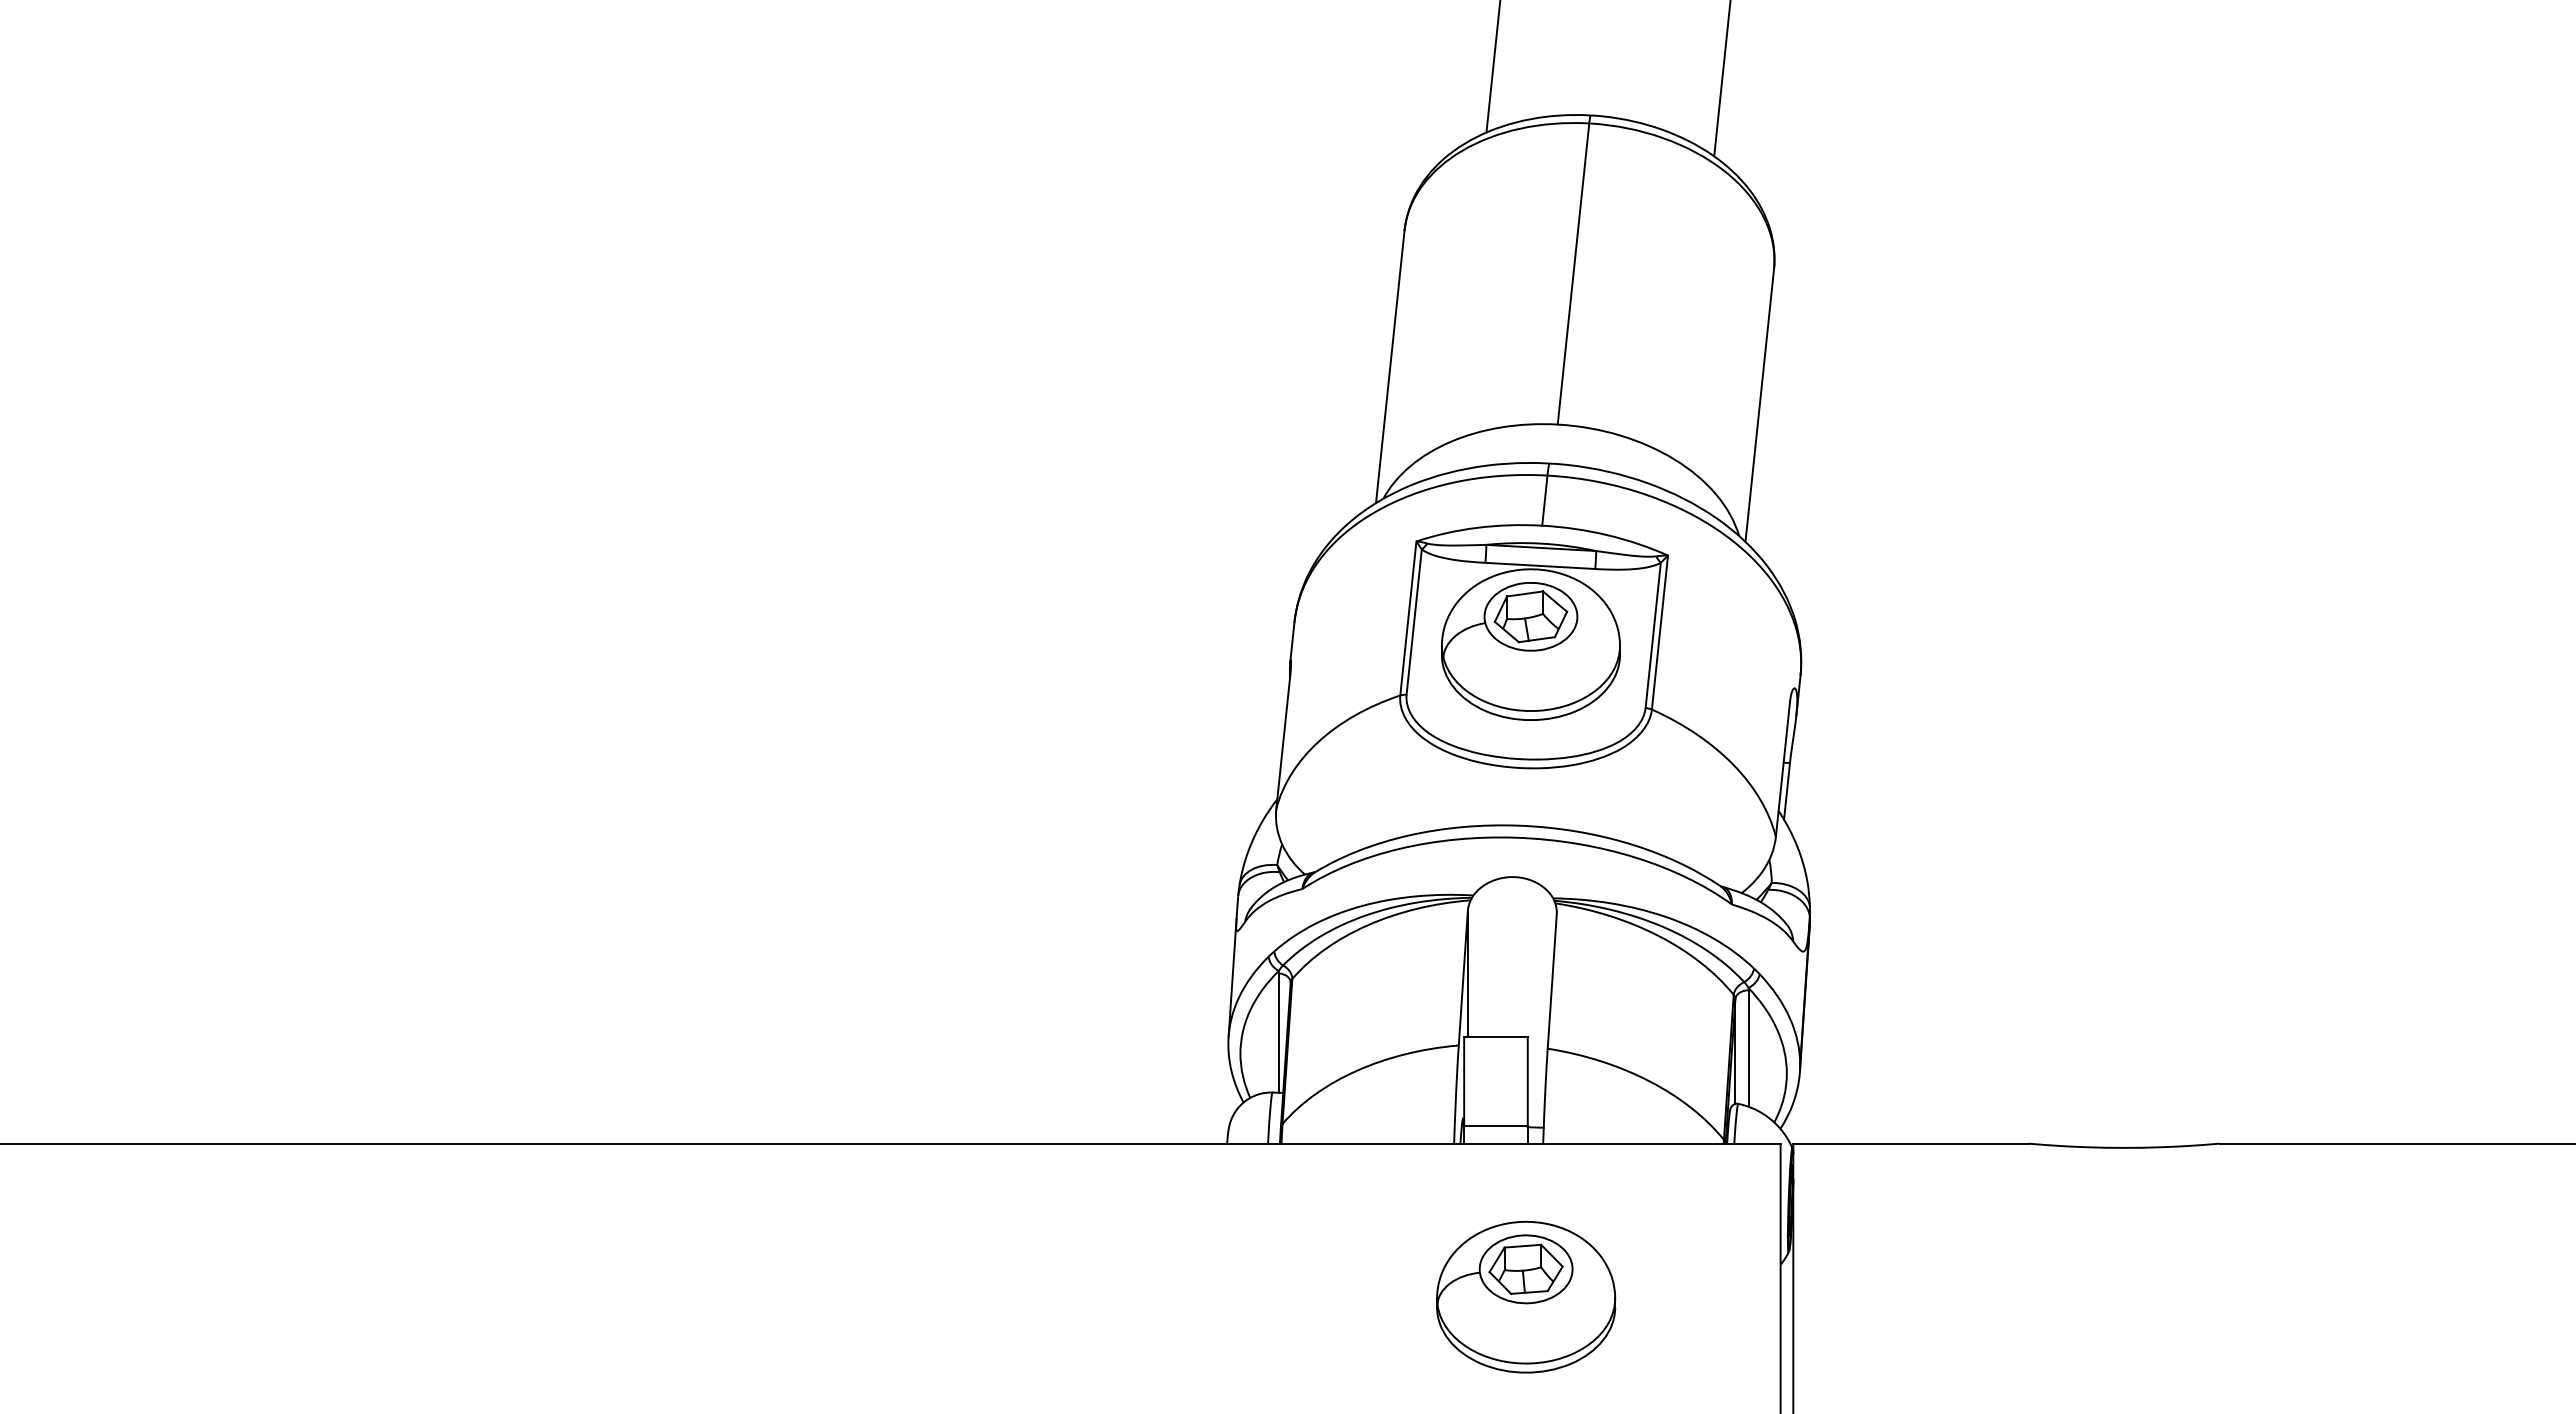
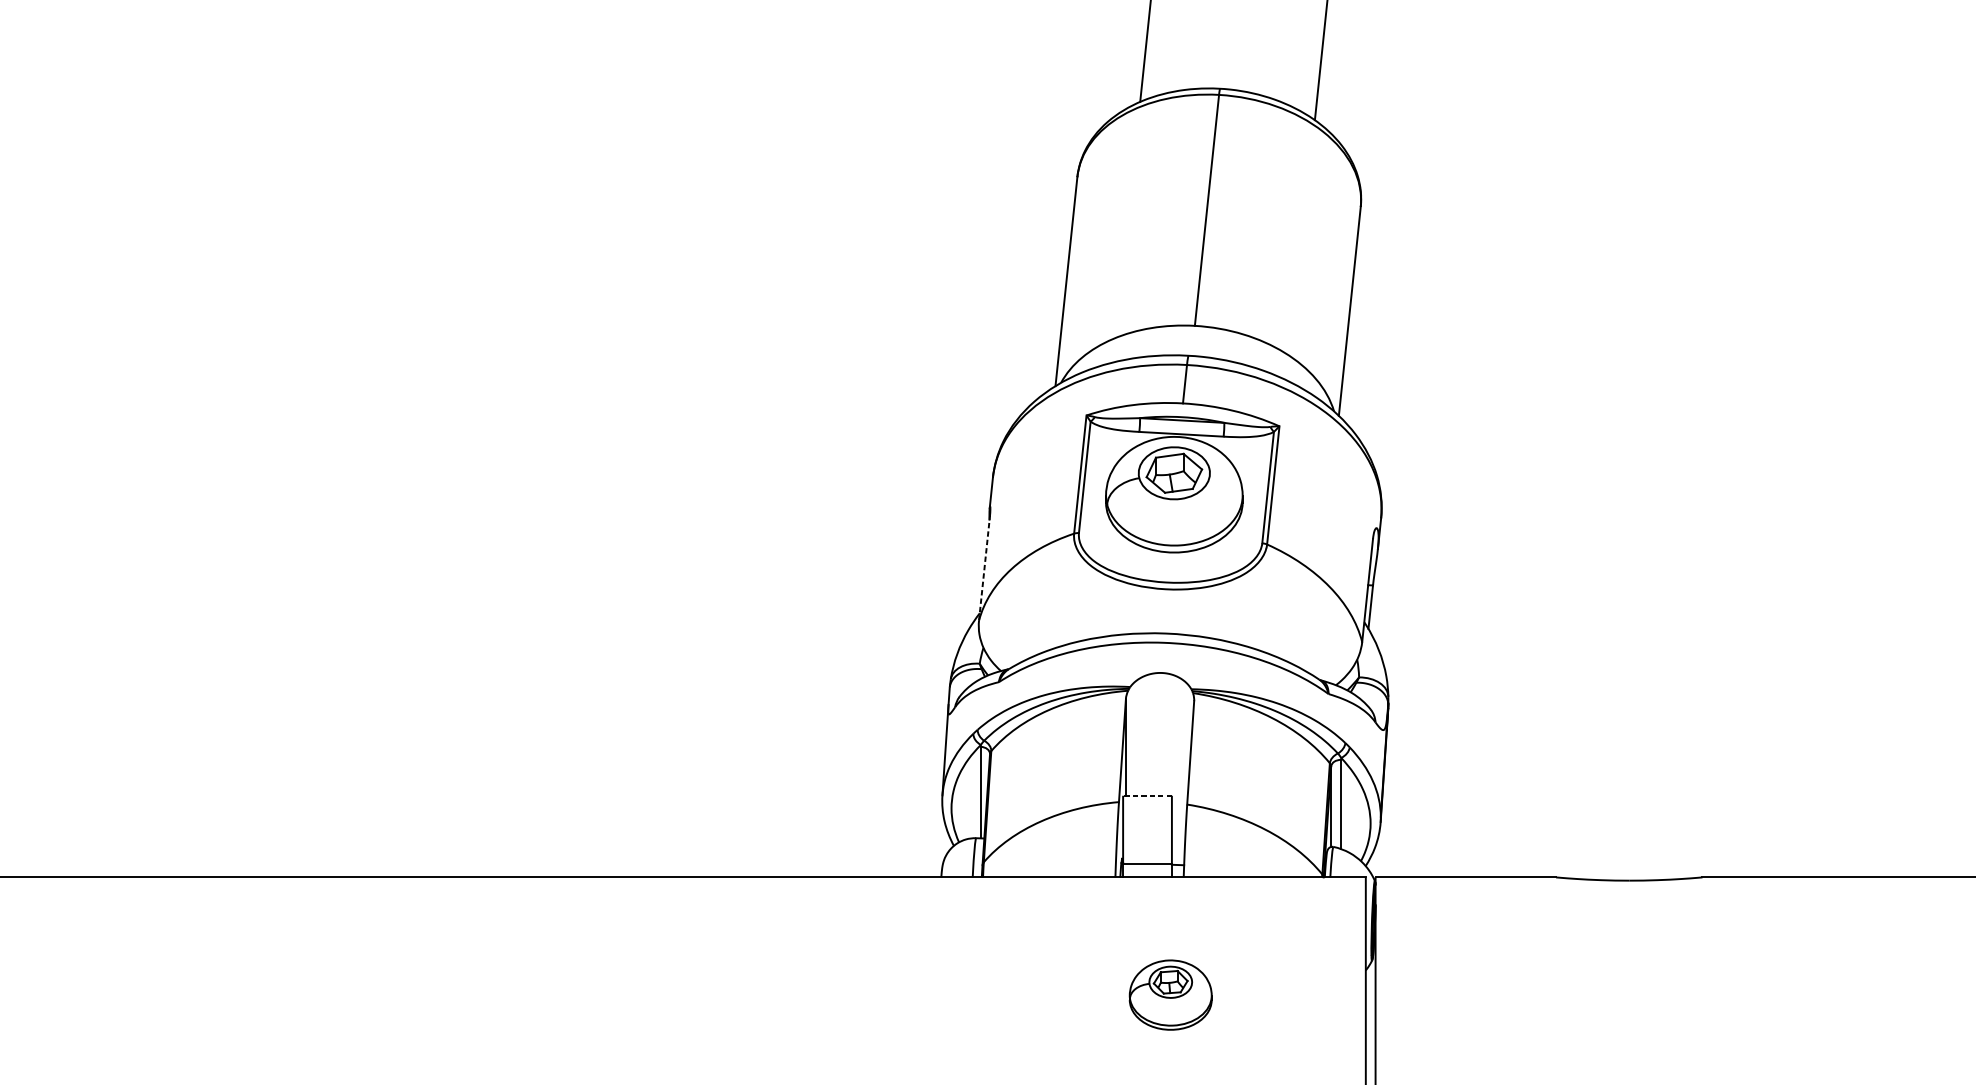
line: (1283, 741) -> (984, 568), solid -> dashed
line: (1495, 1037) -> (1147, 795), solid -> dashed
part: (1526, 1296) -> (1170, 994), size x0.6

